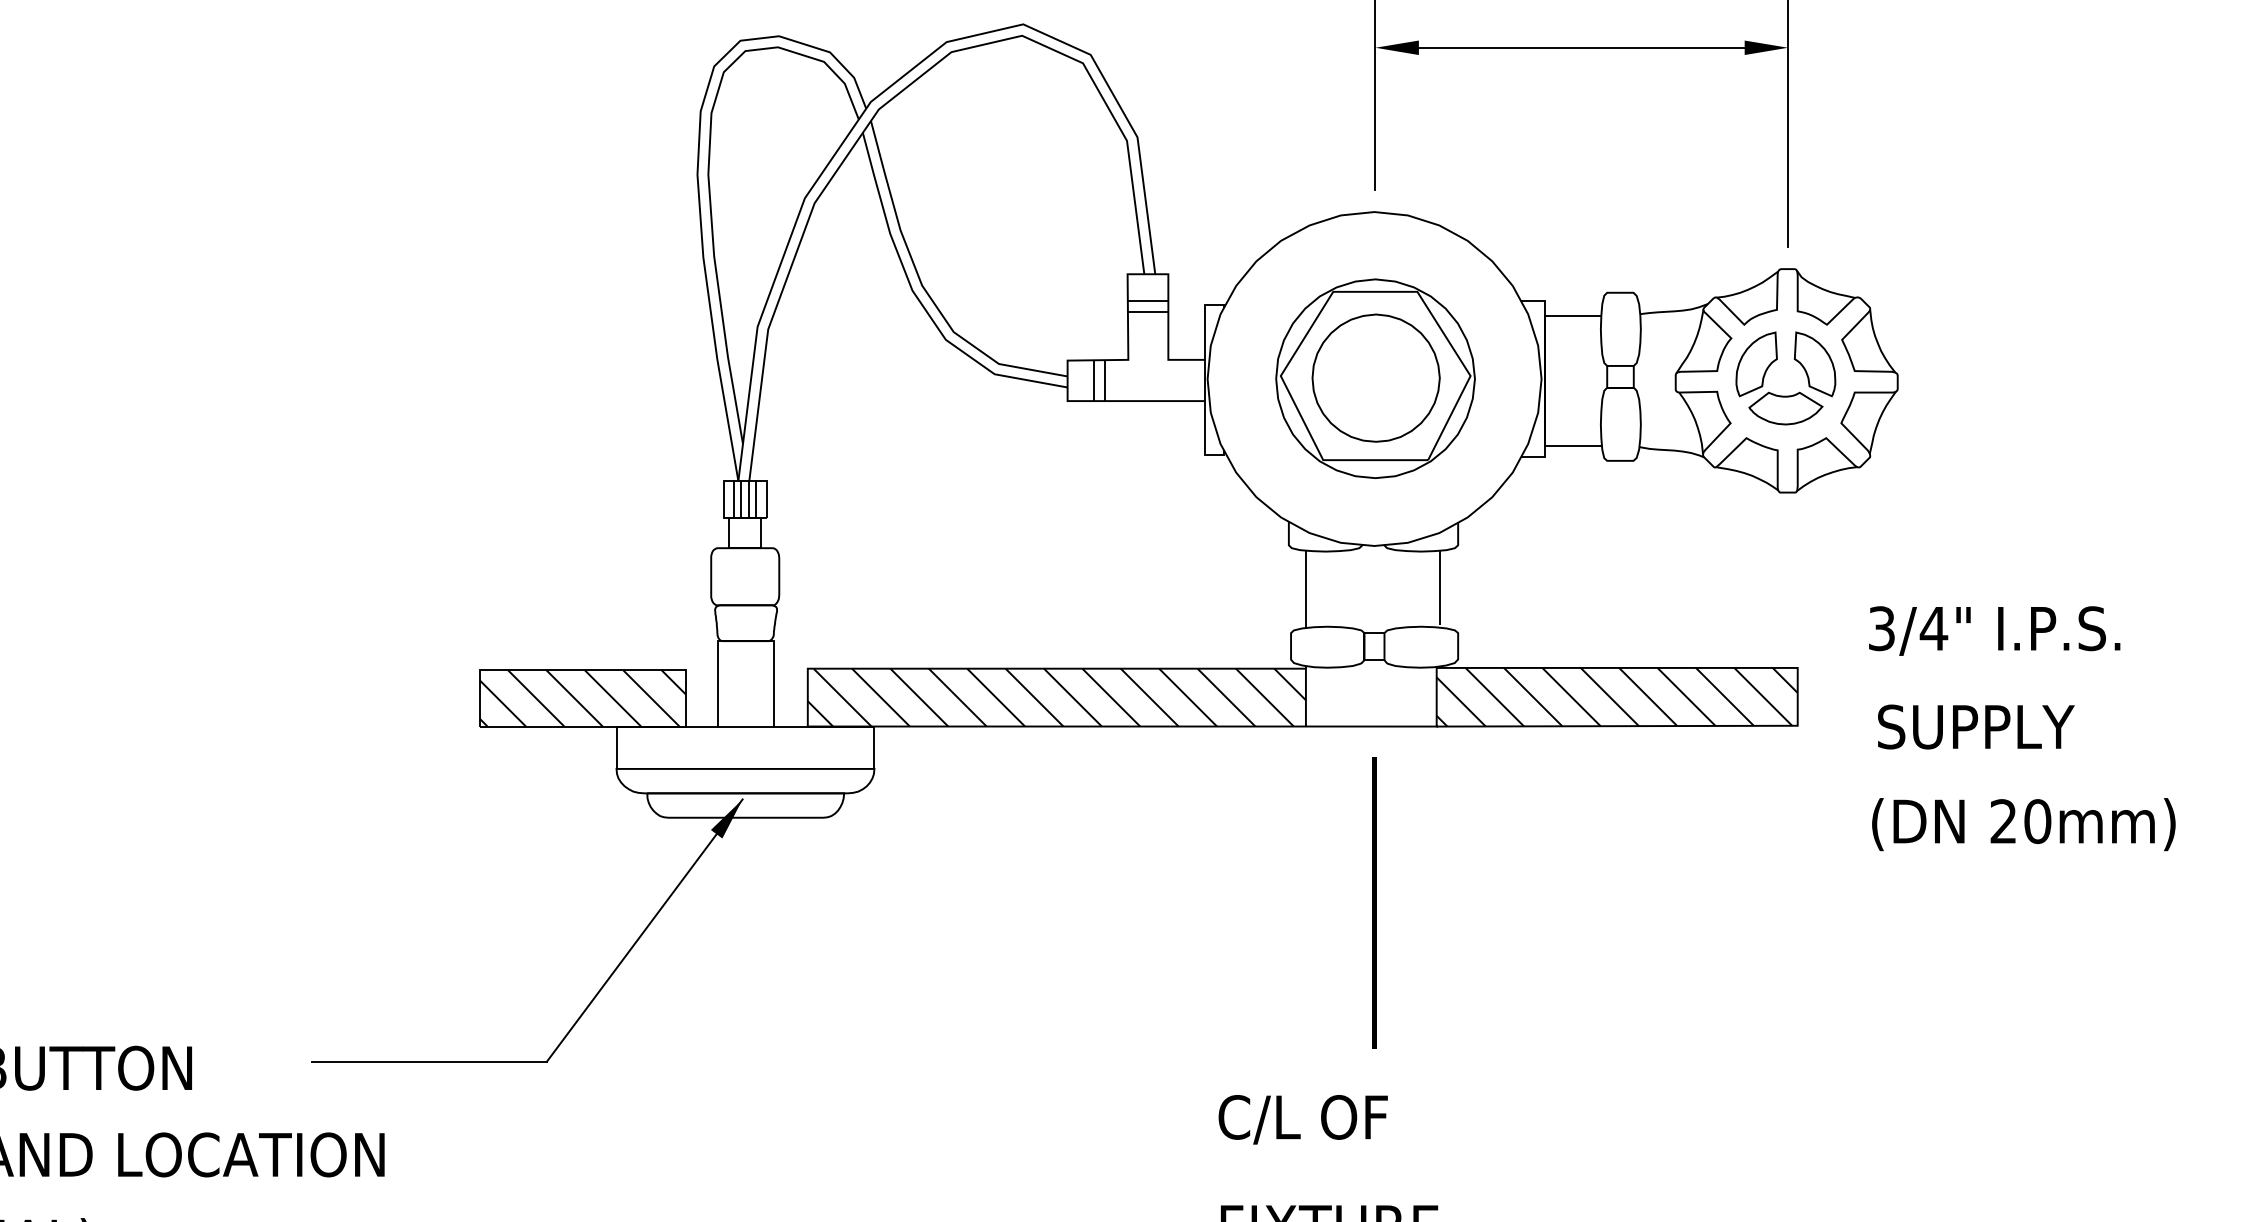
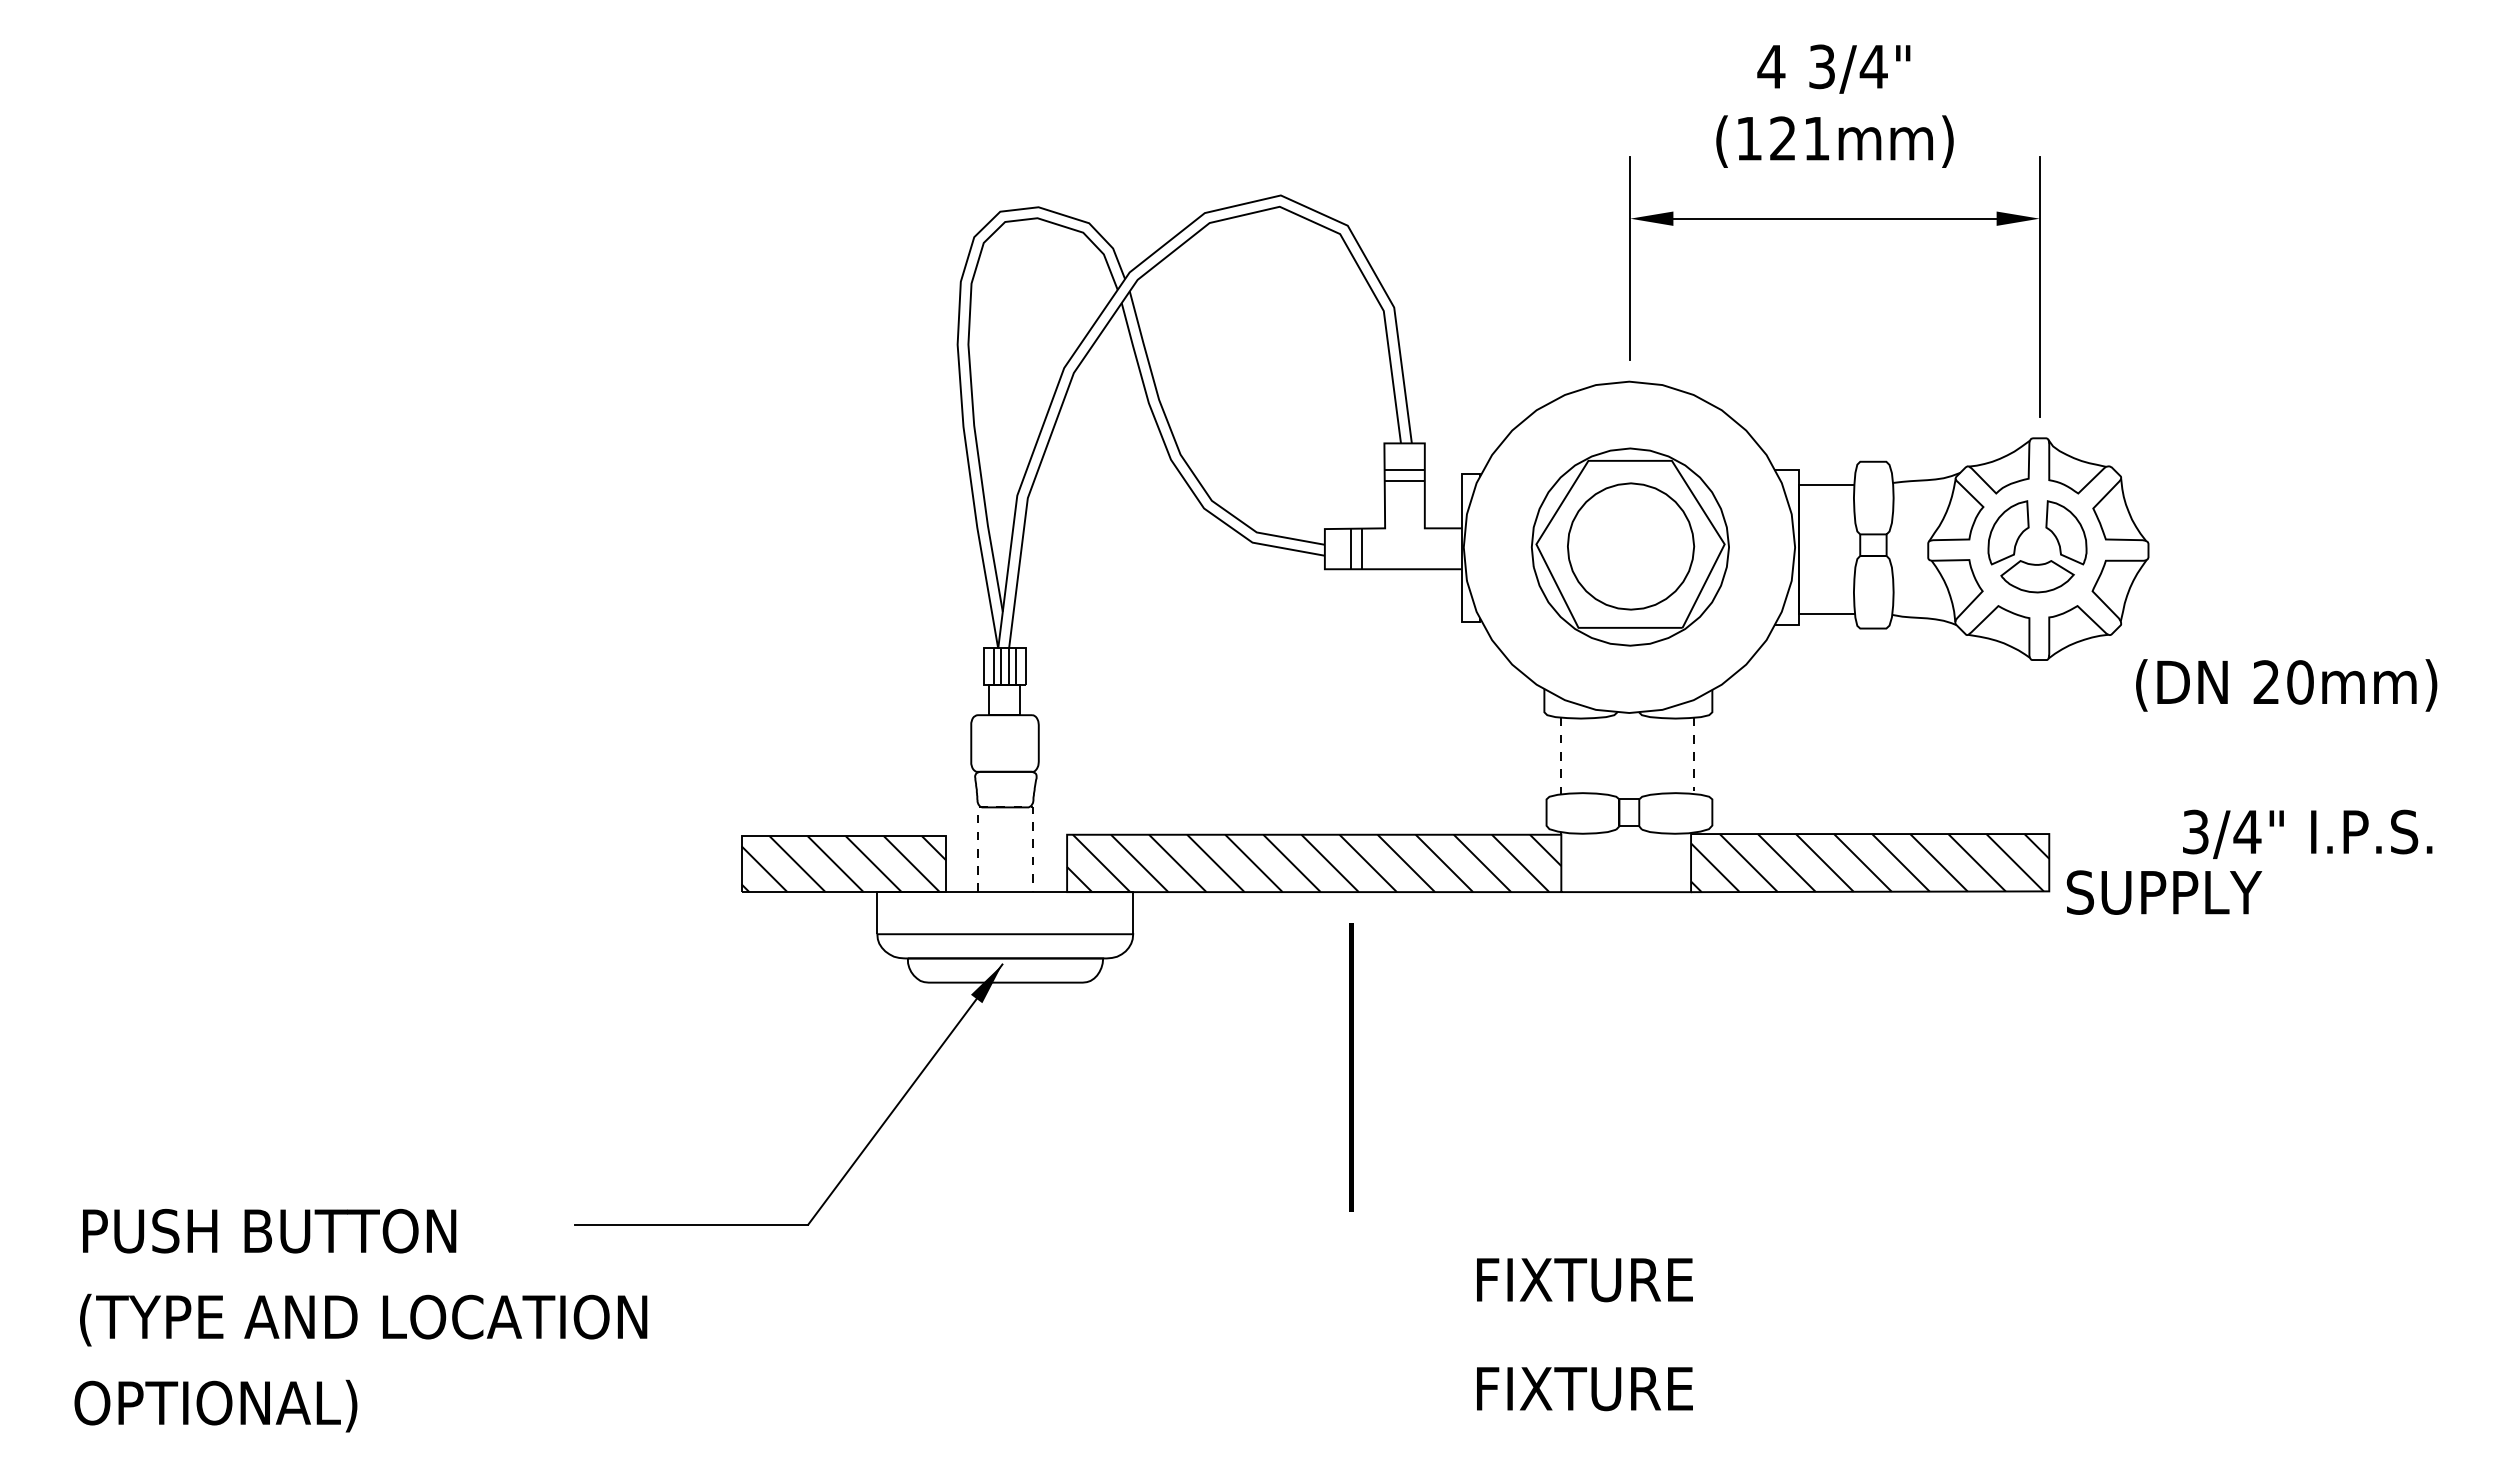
line: (1440, 587) -> (1694, 754), solid -> dashed
line: (1306, 589) -> (1561, 756), solid -> dashed
text: (1994, 630) -> (2307, 833), moved
line: (745, 641) -> (1005, 807), solid -> dashed
text: (1976, 726) -> (2164, 892), moved
text: (2023, 824) -> (2286, 685), moved
line: (1374, 903) -> (1351, 1067), moved
text: (1328, 1118) -> (1583, 1281), C/L OF -> FIXTURE

